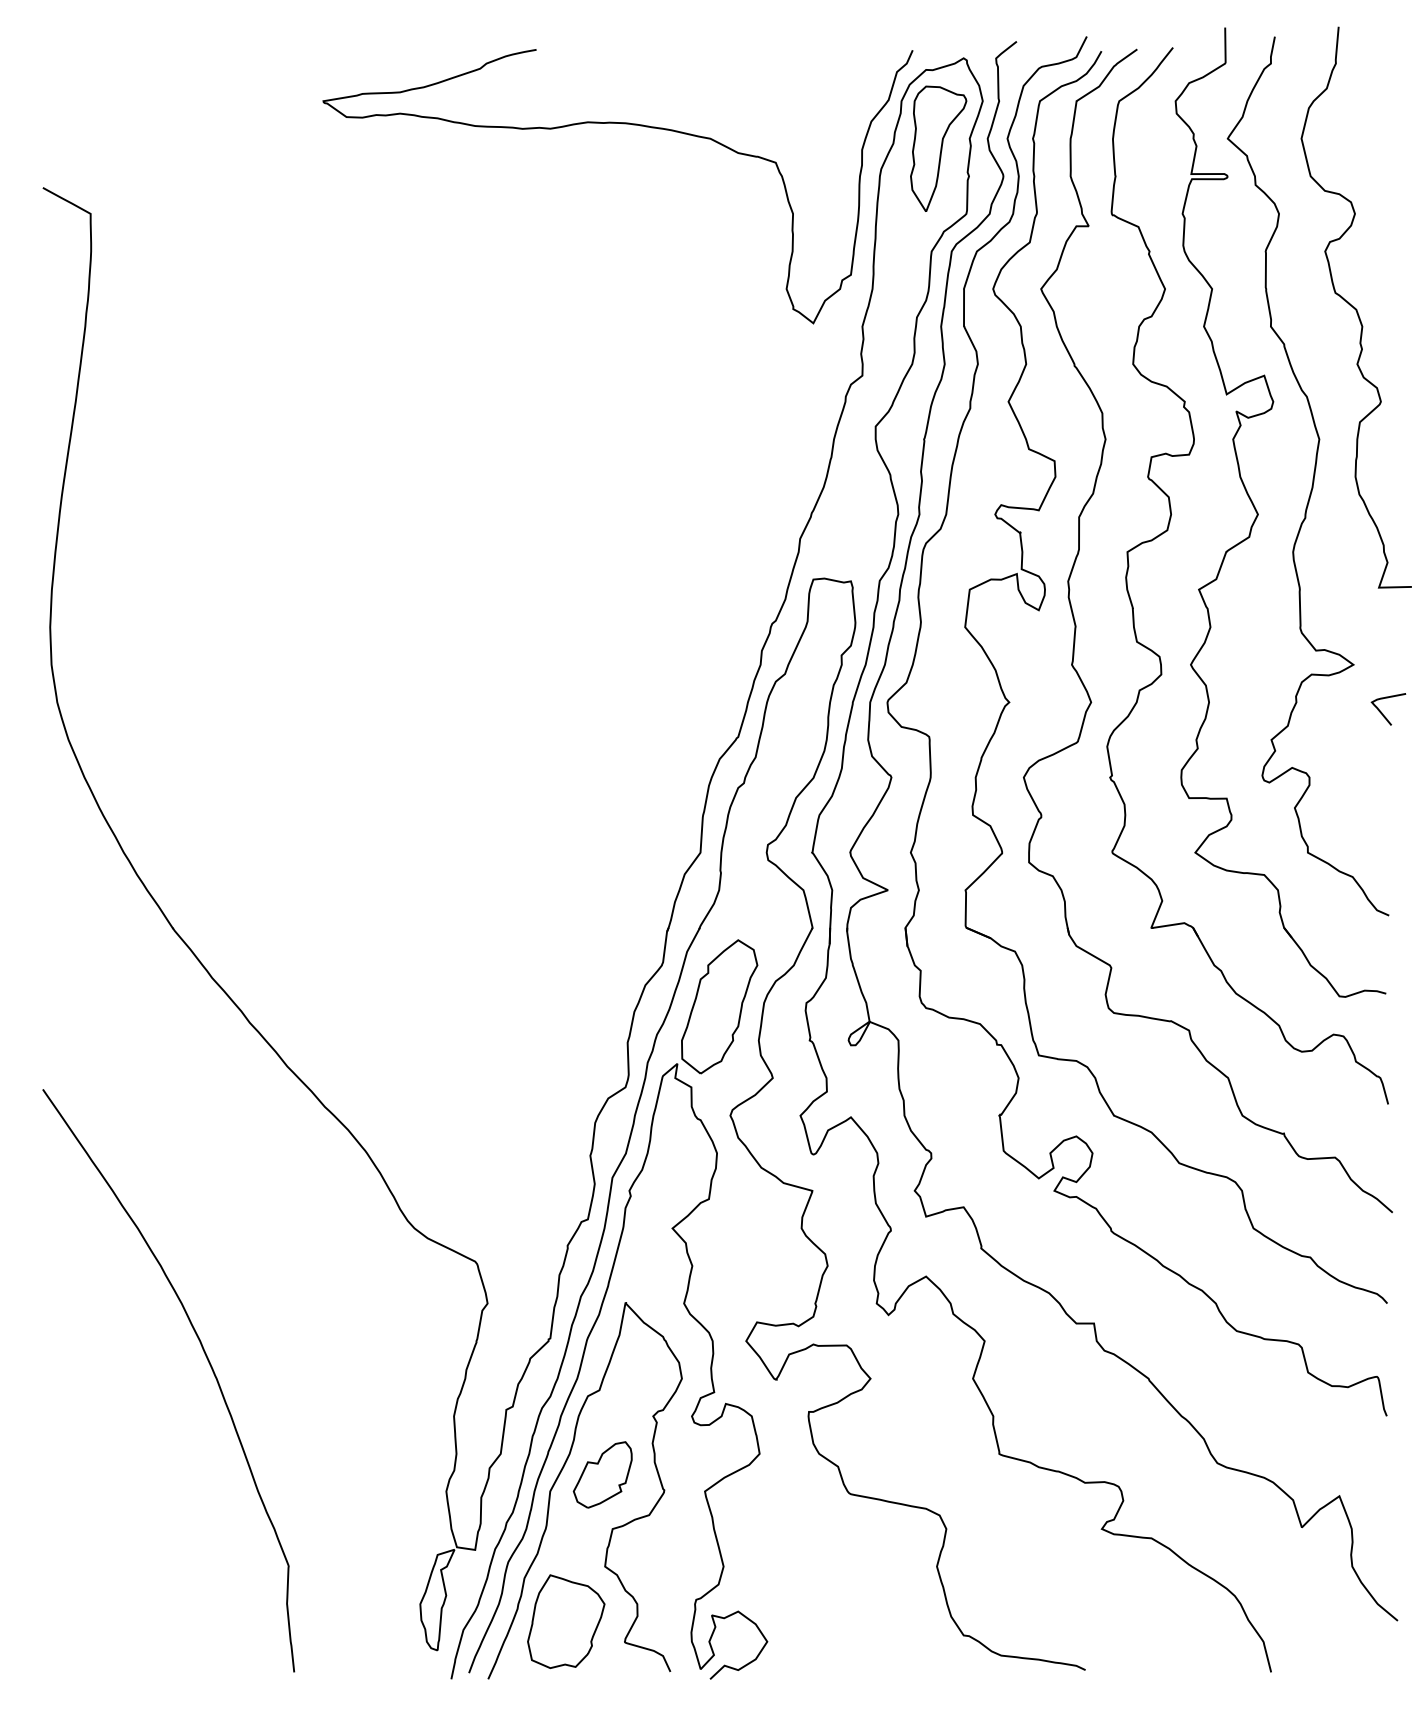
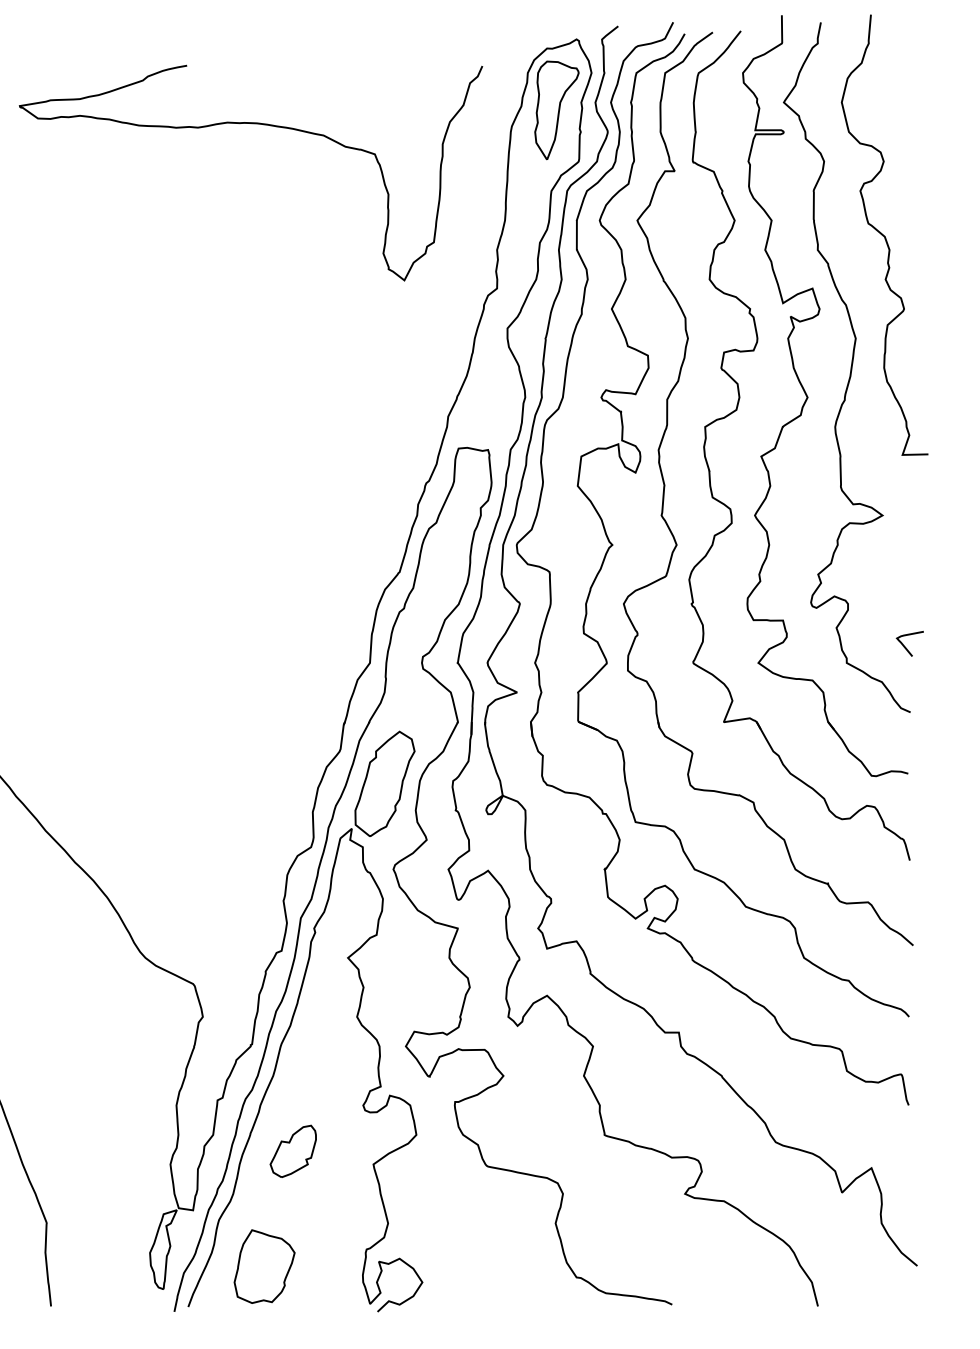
curve: (623, 124) -> (255, 124), moved
curve: (1382, 712) -> (905, 646), moved
curve: (558, 1478) -> (258, 1154), removed

